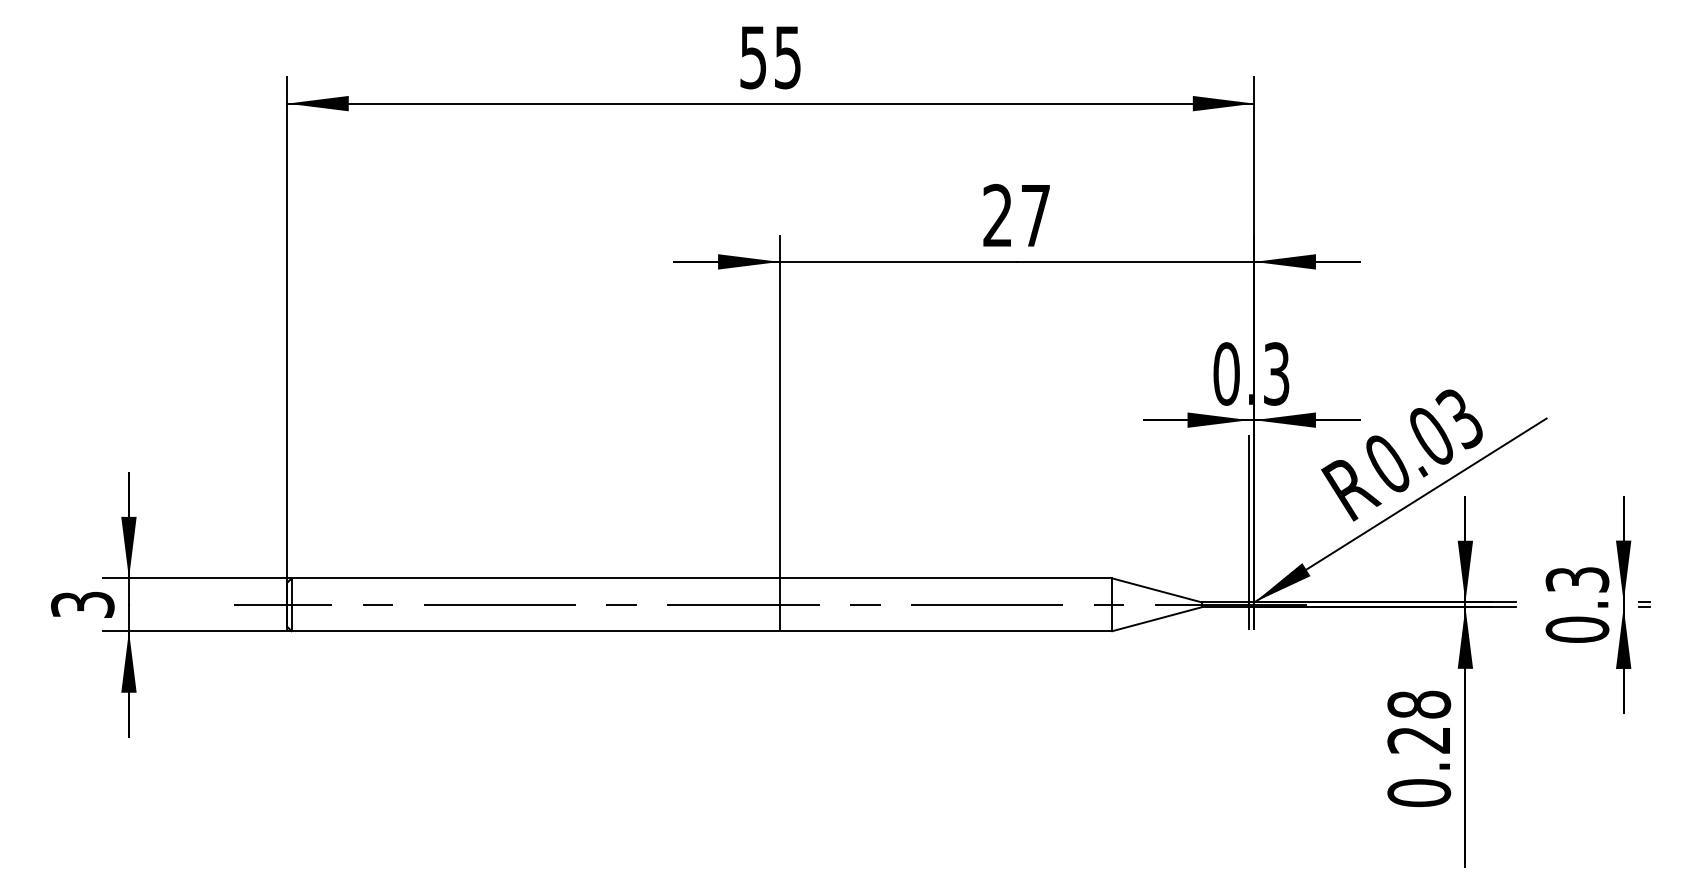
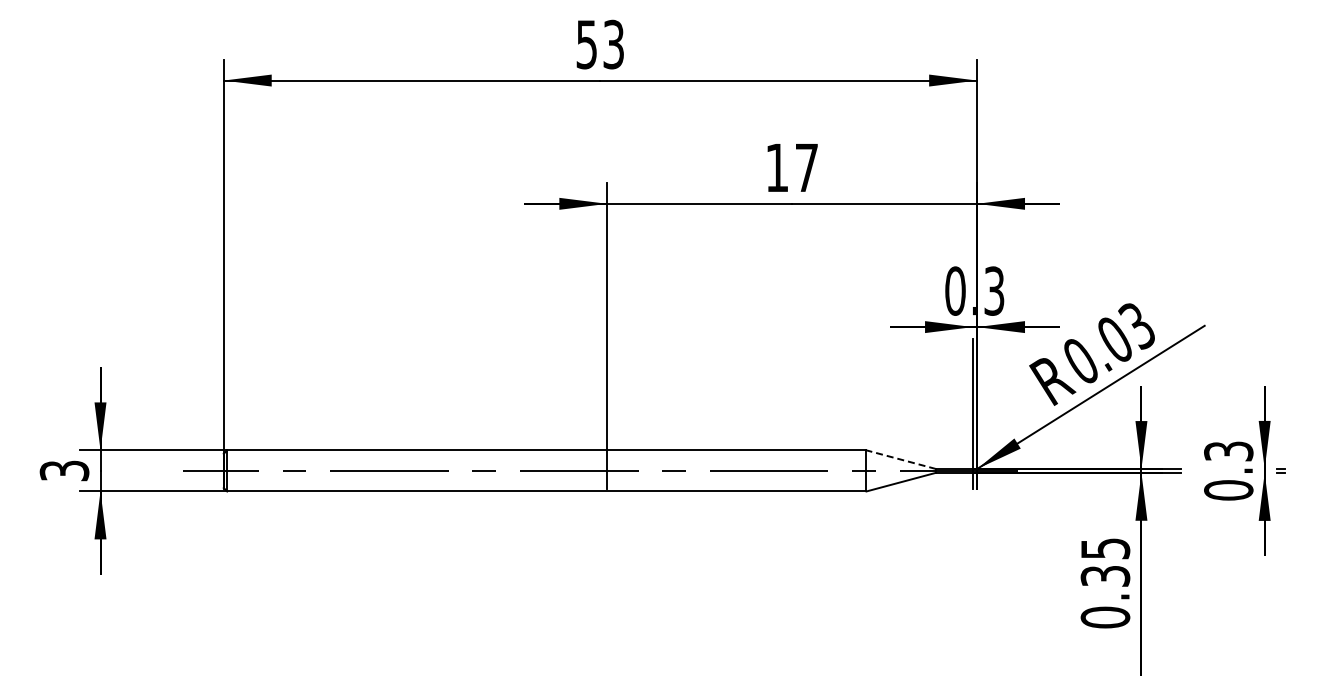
text: (787, 56) -> (613, 43), 55 -> 53
text: (996, 215) -> (776, 167), 27 -> 17
line: (1157, 590) -> (901, 459), solid -> dashed
text: (1419, 722) -> (1105, 562), 0.28 -> 0.35

